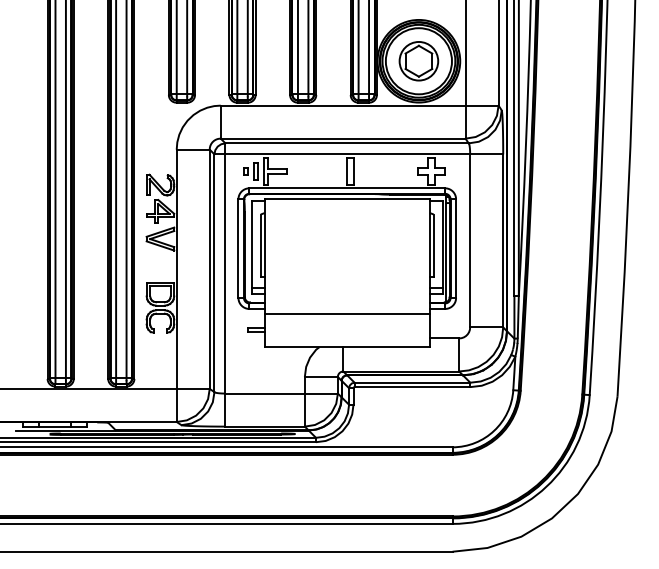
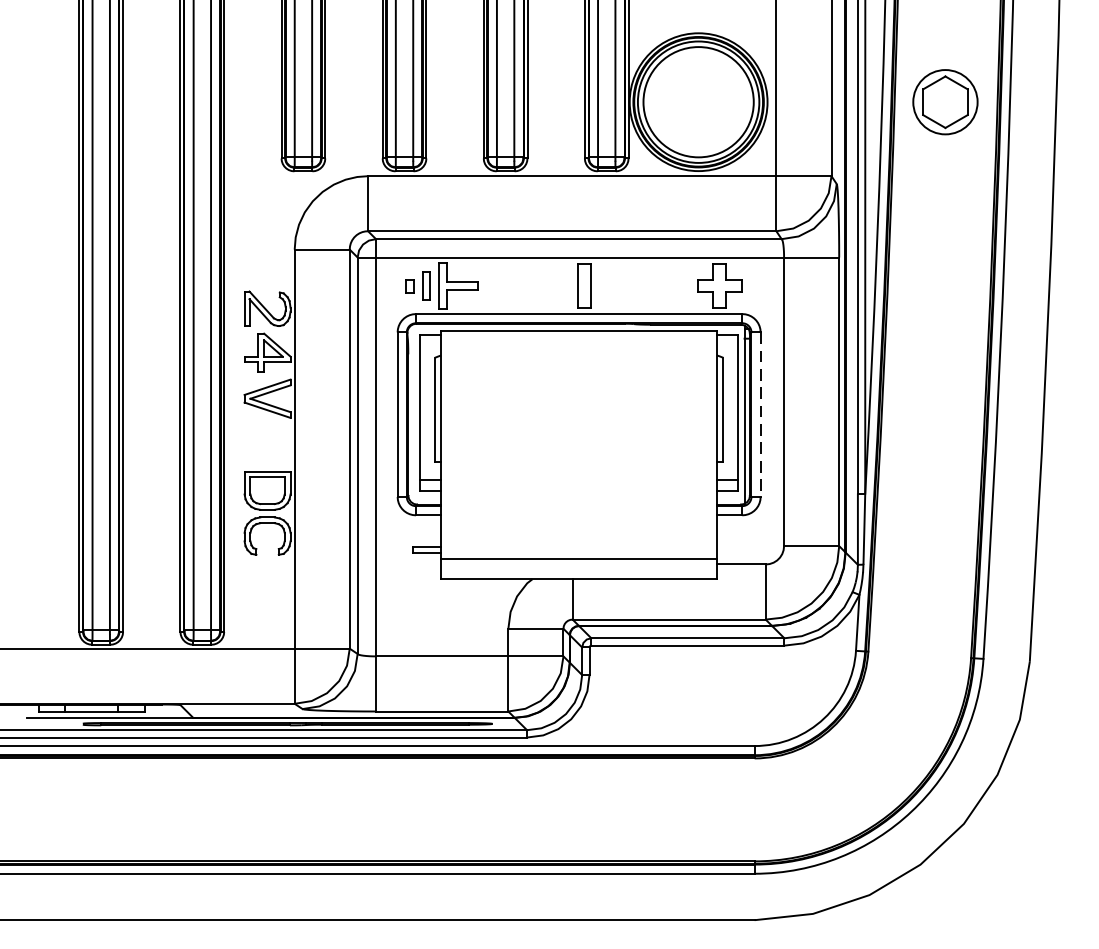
part: (418, 61) -> (944, 102), moved
line: (456, 249) -> (761, 416), solid -> dashed
line: (346, 314) -> (577, 559), moved

